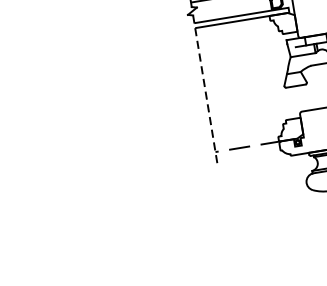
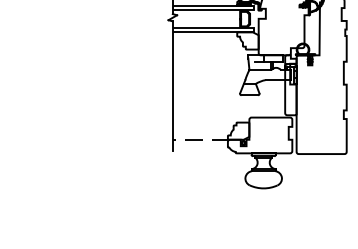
line: (205, 90) -> (172, 86), dashed -> solid

